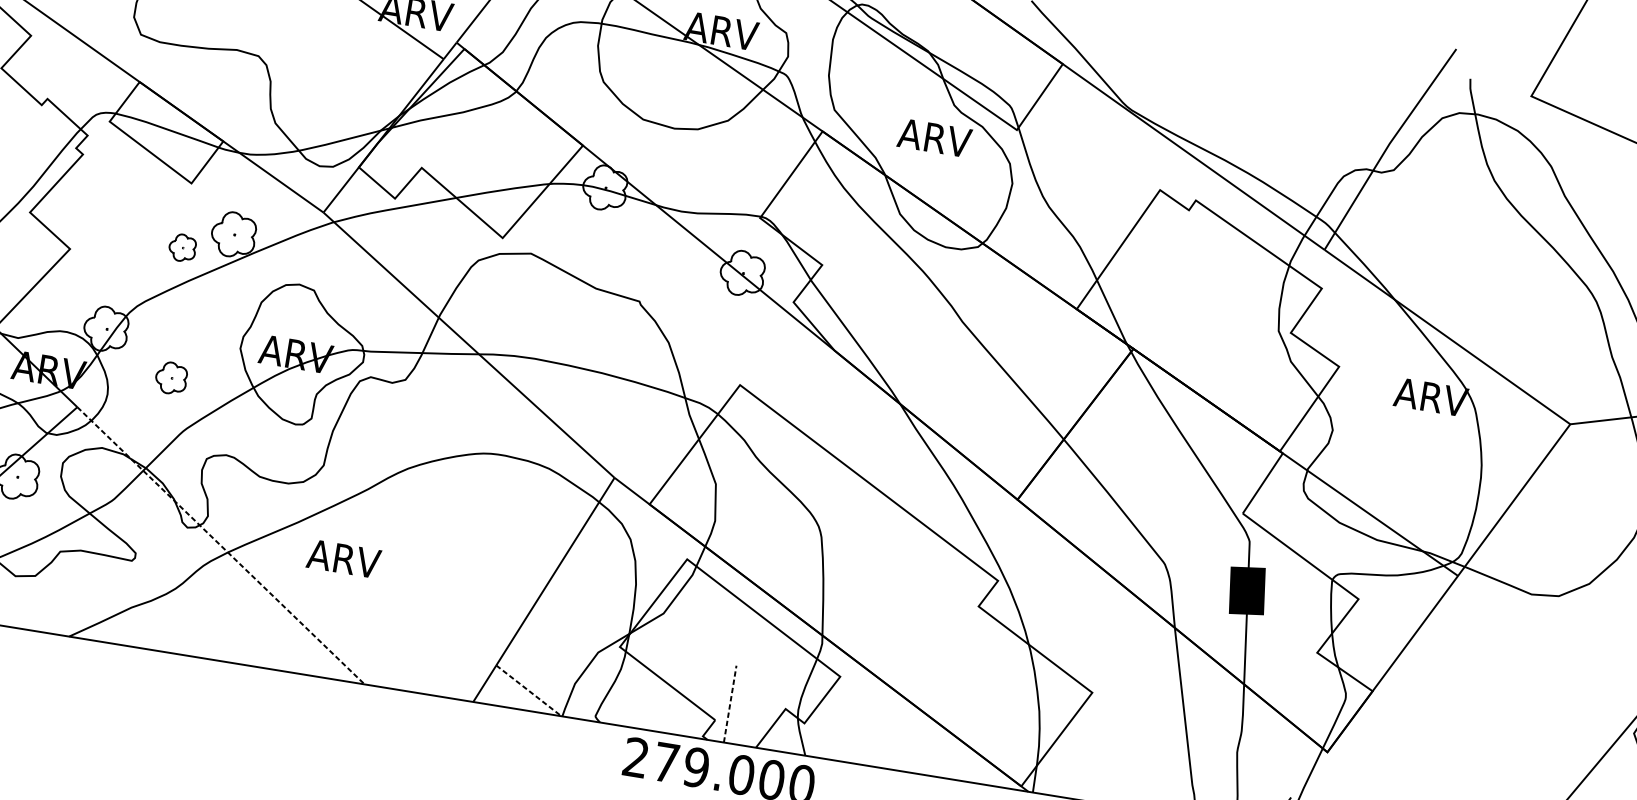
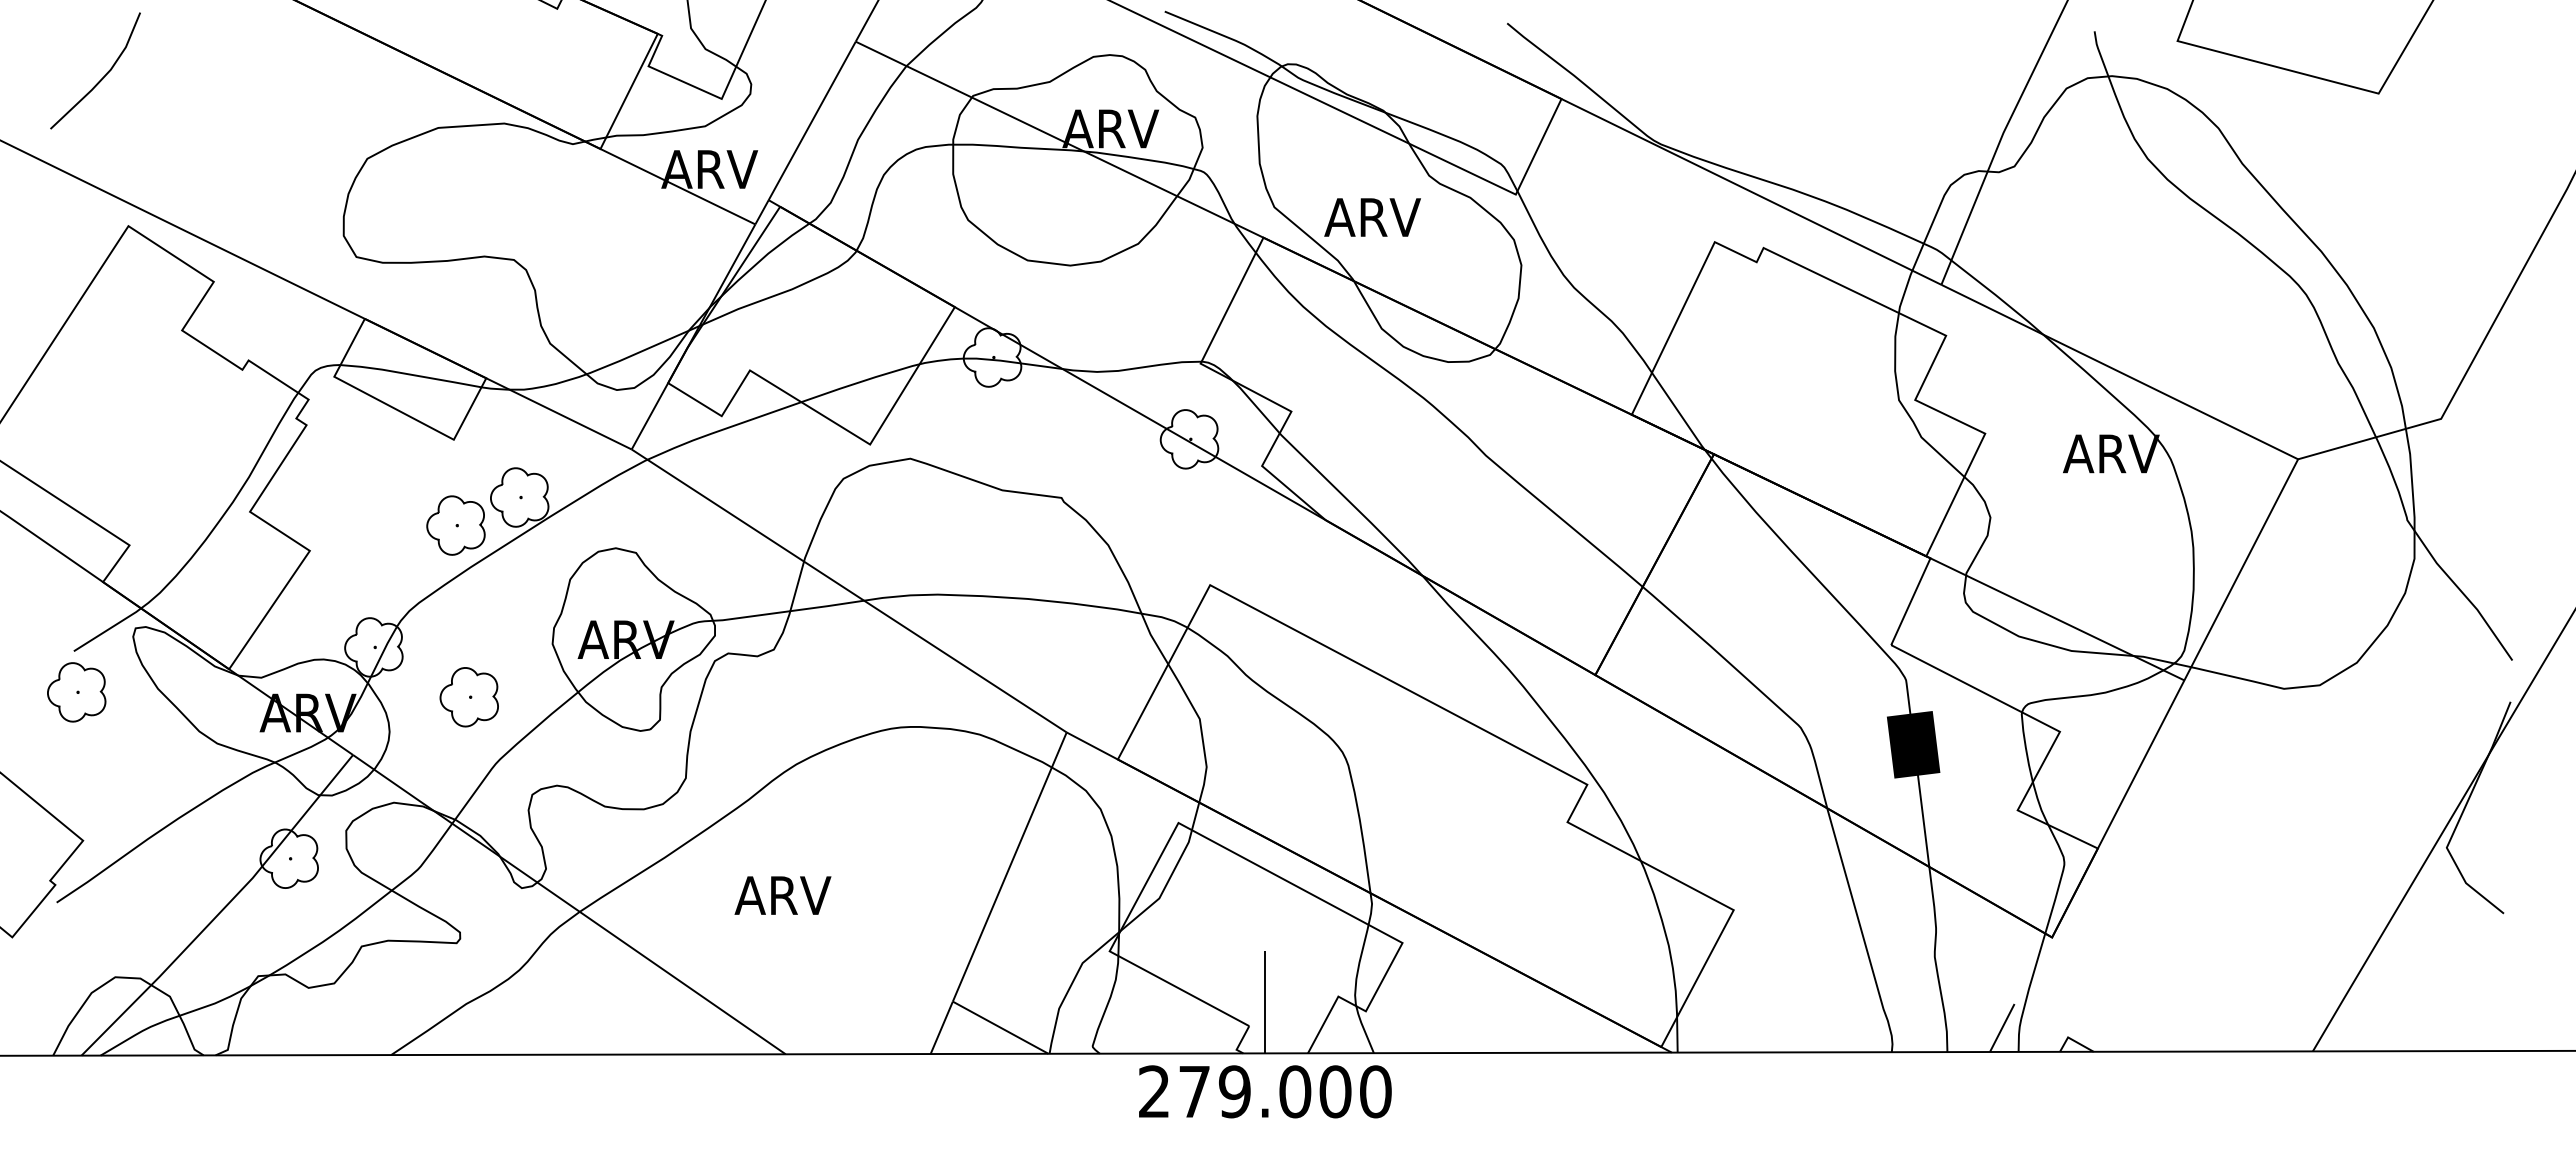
text: (934, 138) -> (1372, 217), moved
part: (182, 247) -> (455, 525), size x1.67
part: (170, 378) -> (468, 697), size x1.43
line: (221, 545) -> (569, 904), dashed -> solid
text: (343, 558) -> (782, 895), moved
line: (529, 690) -> (1001, 1027), dashed -> solid
line: (730, 703) -> (1265, 1001), dashed -> solid

